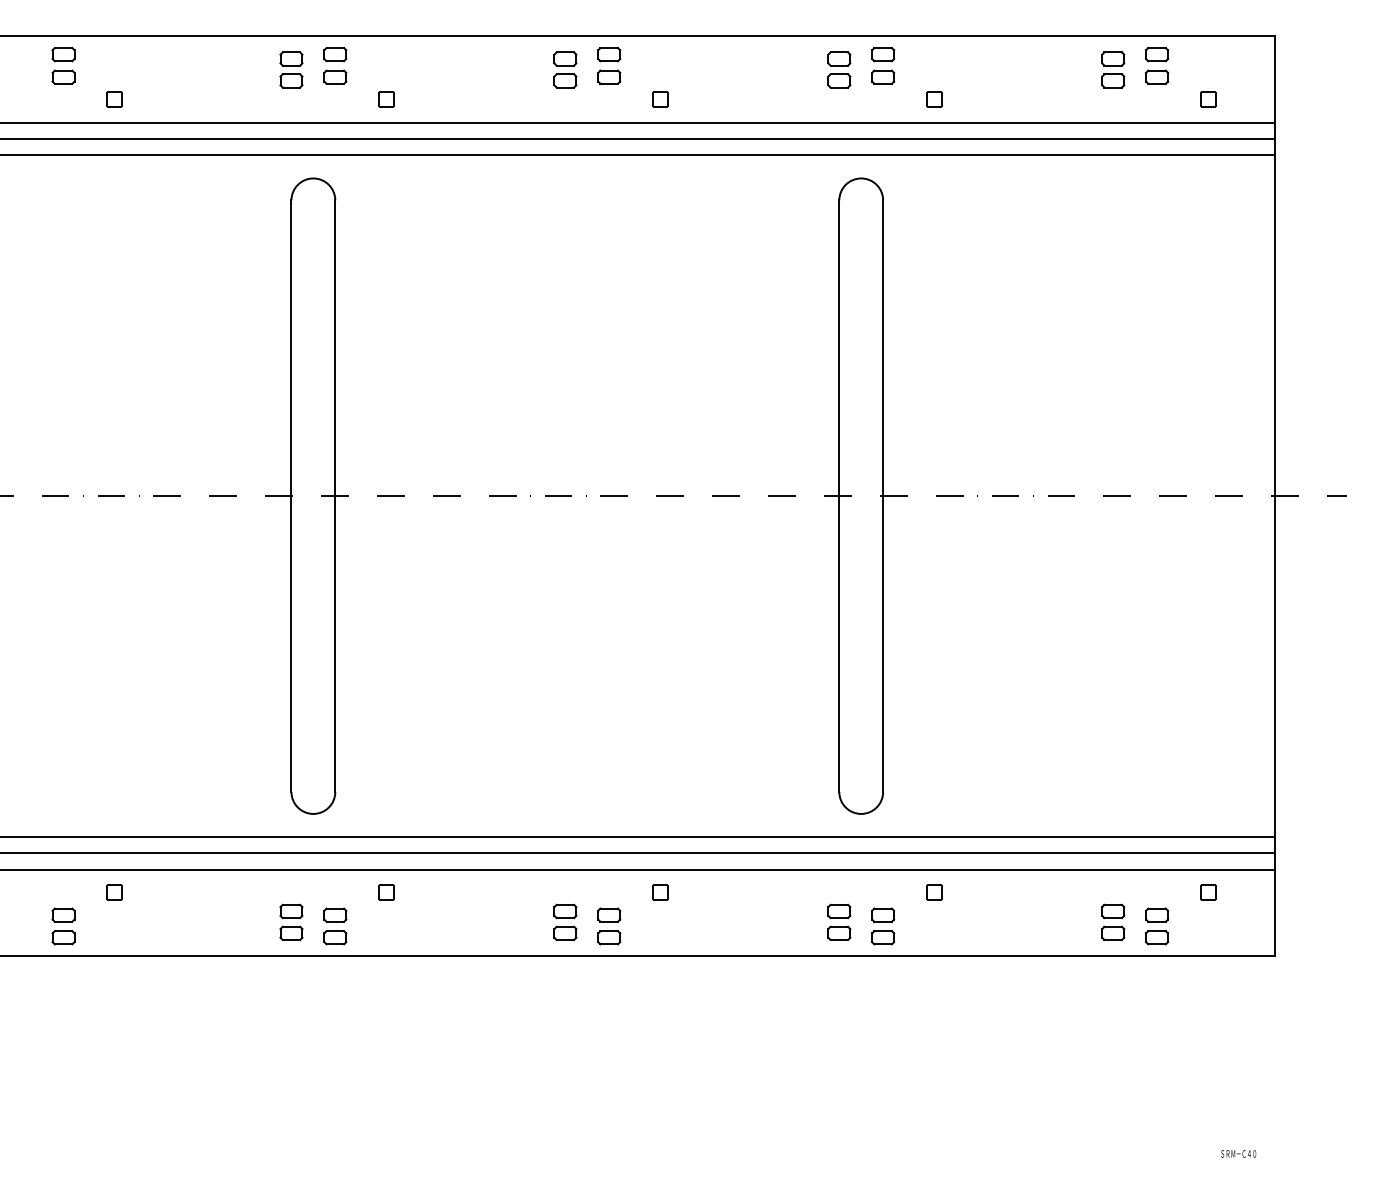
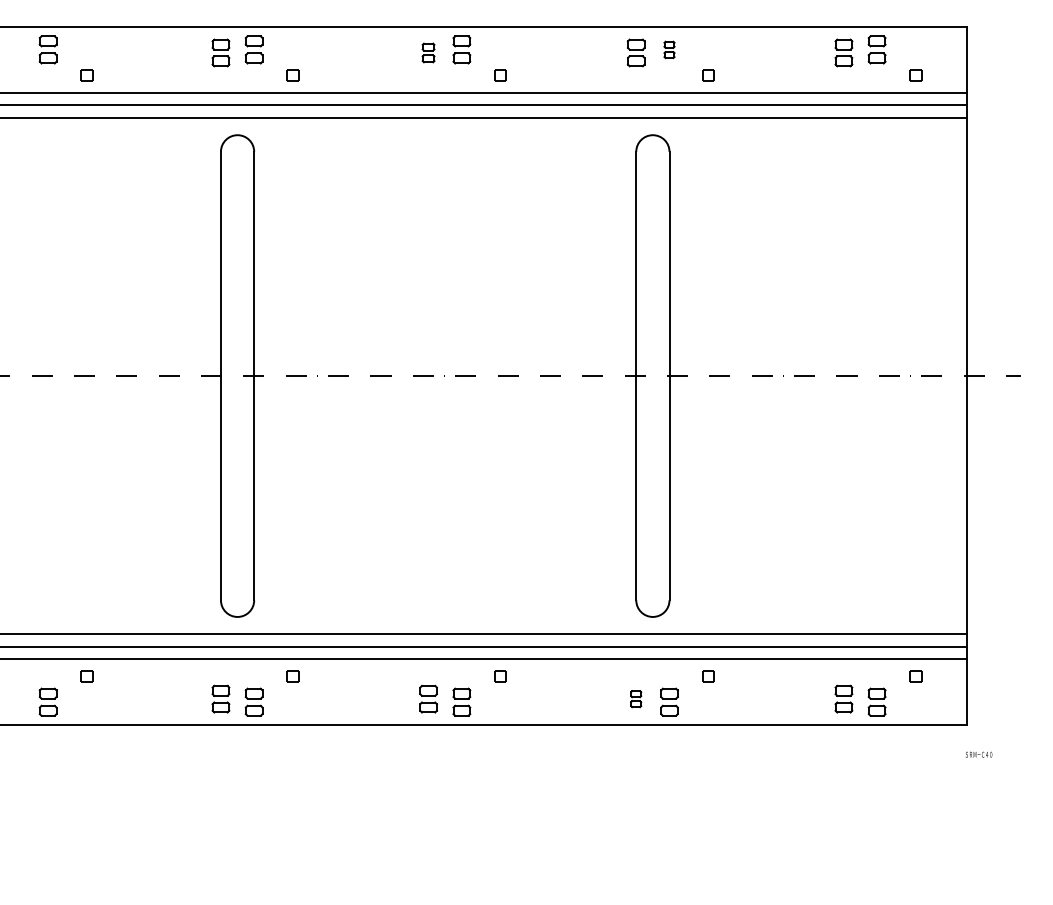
part: (883, 65) -> (669, 49), size x0.6
part: (565, 69) -> (428, 52), size x0.7
part: (838, 921) -> (635, 698), size x0.6
text: (1239, 1153) -> (979, 754), moved

